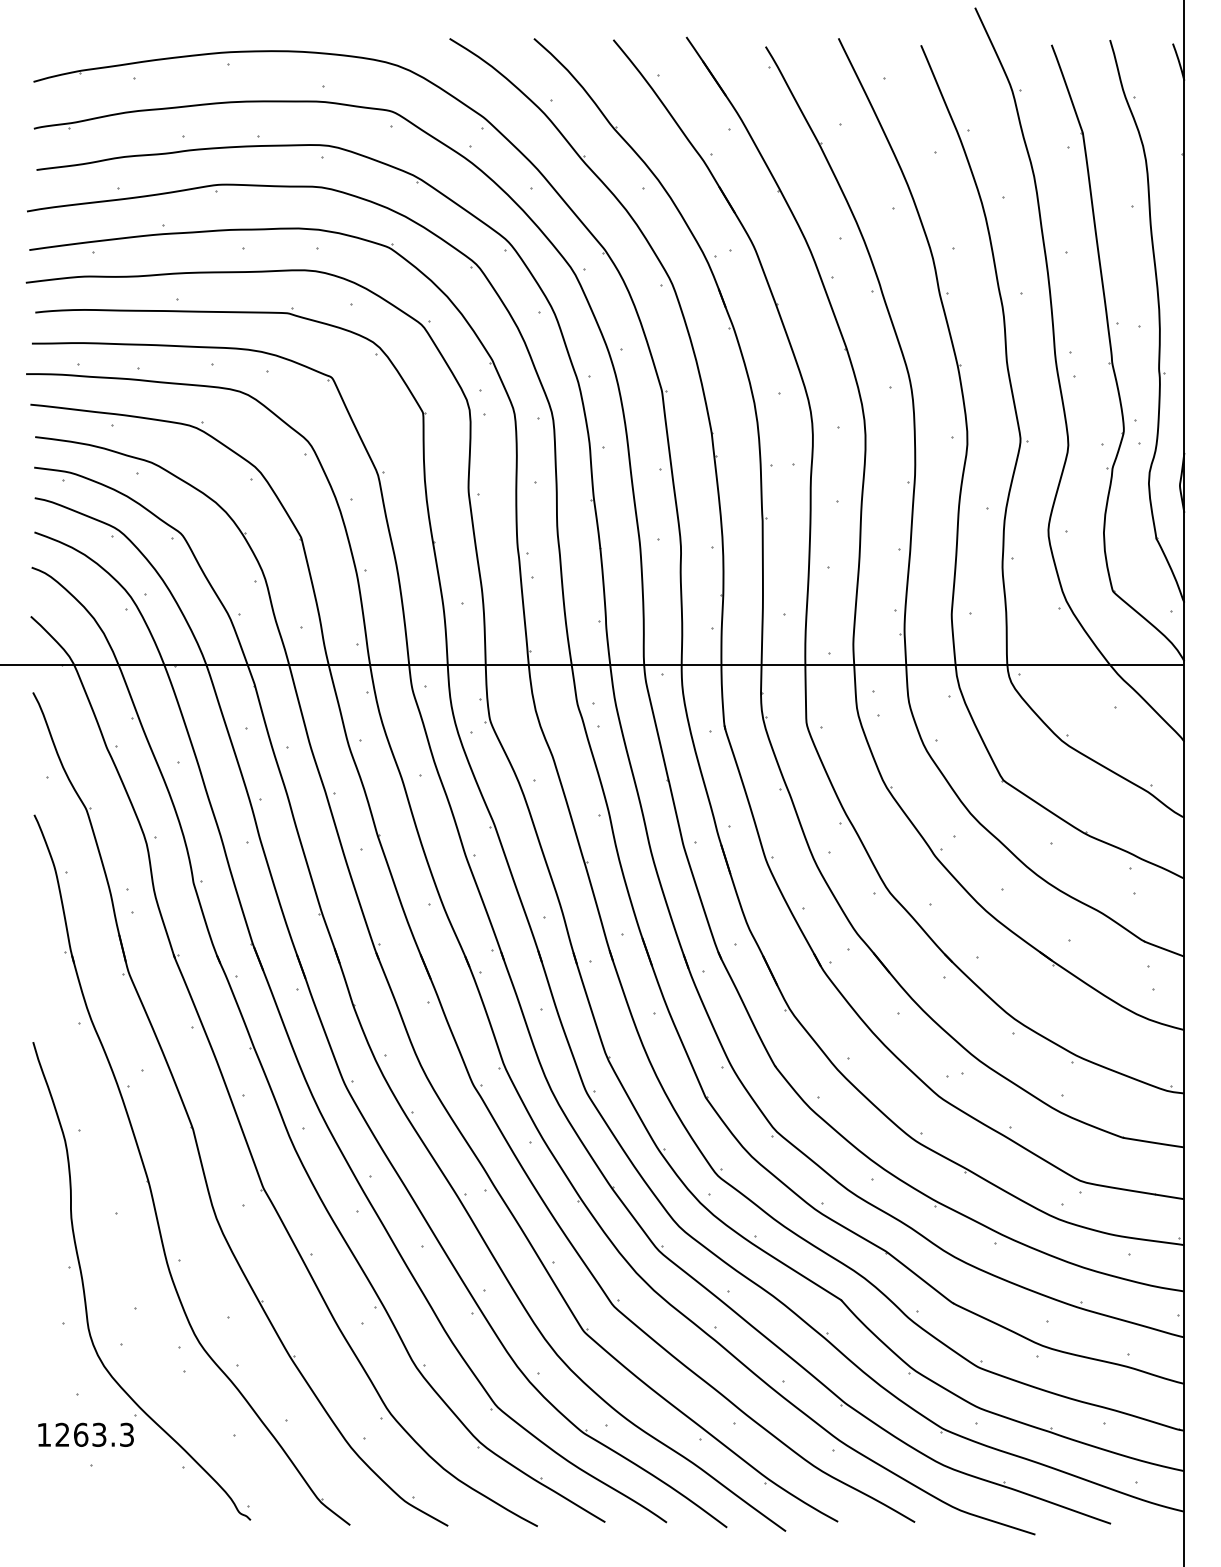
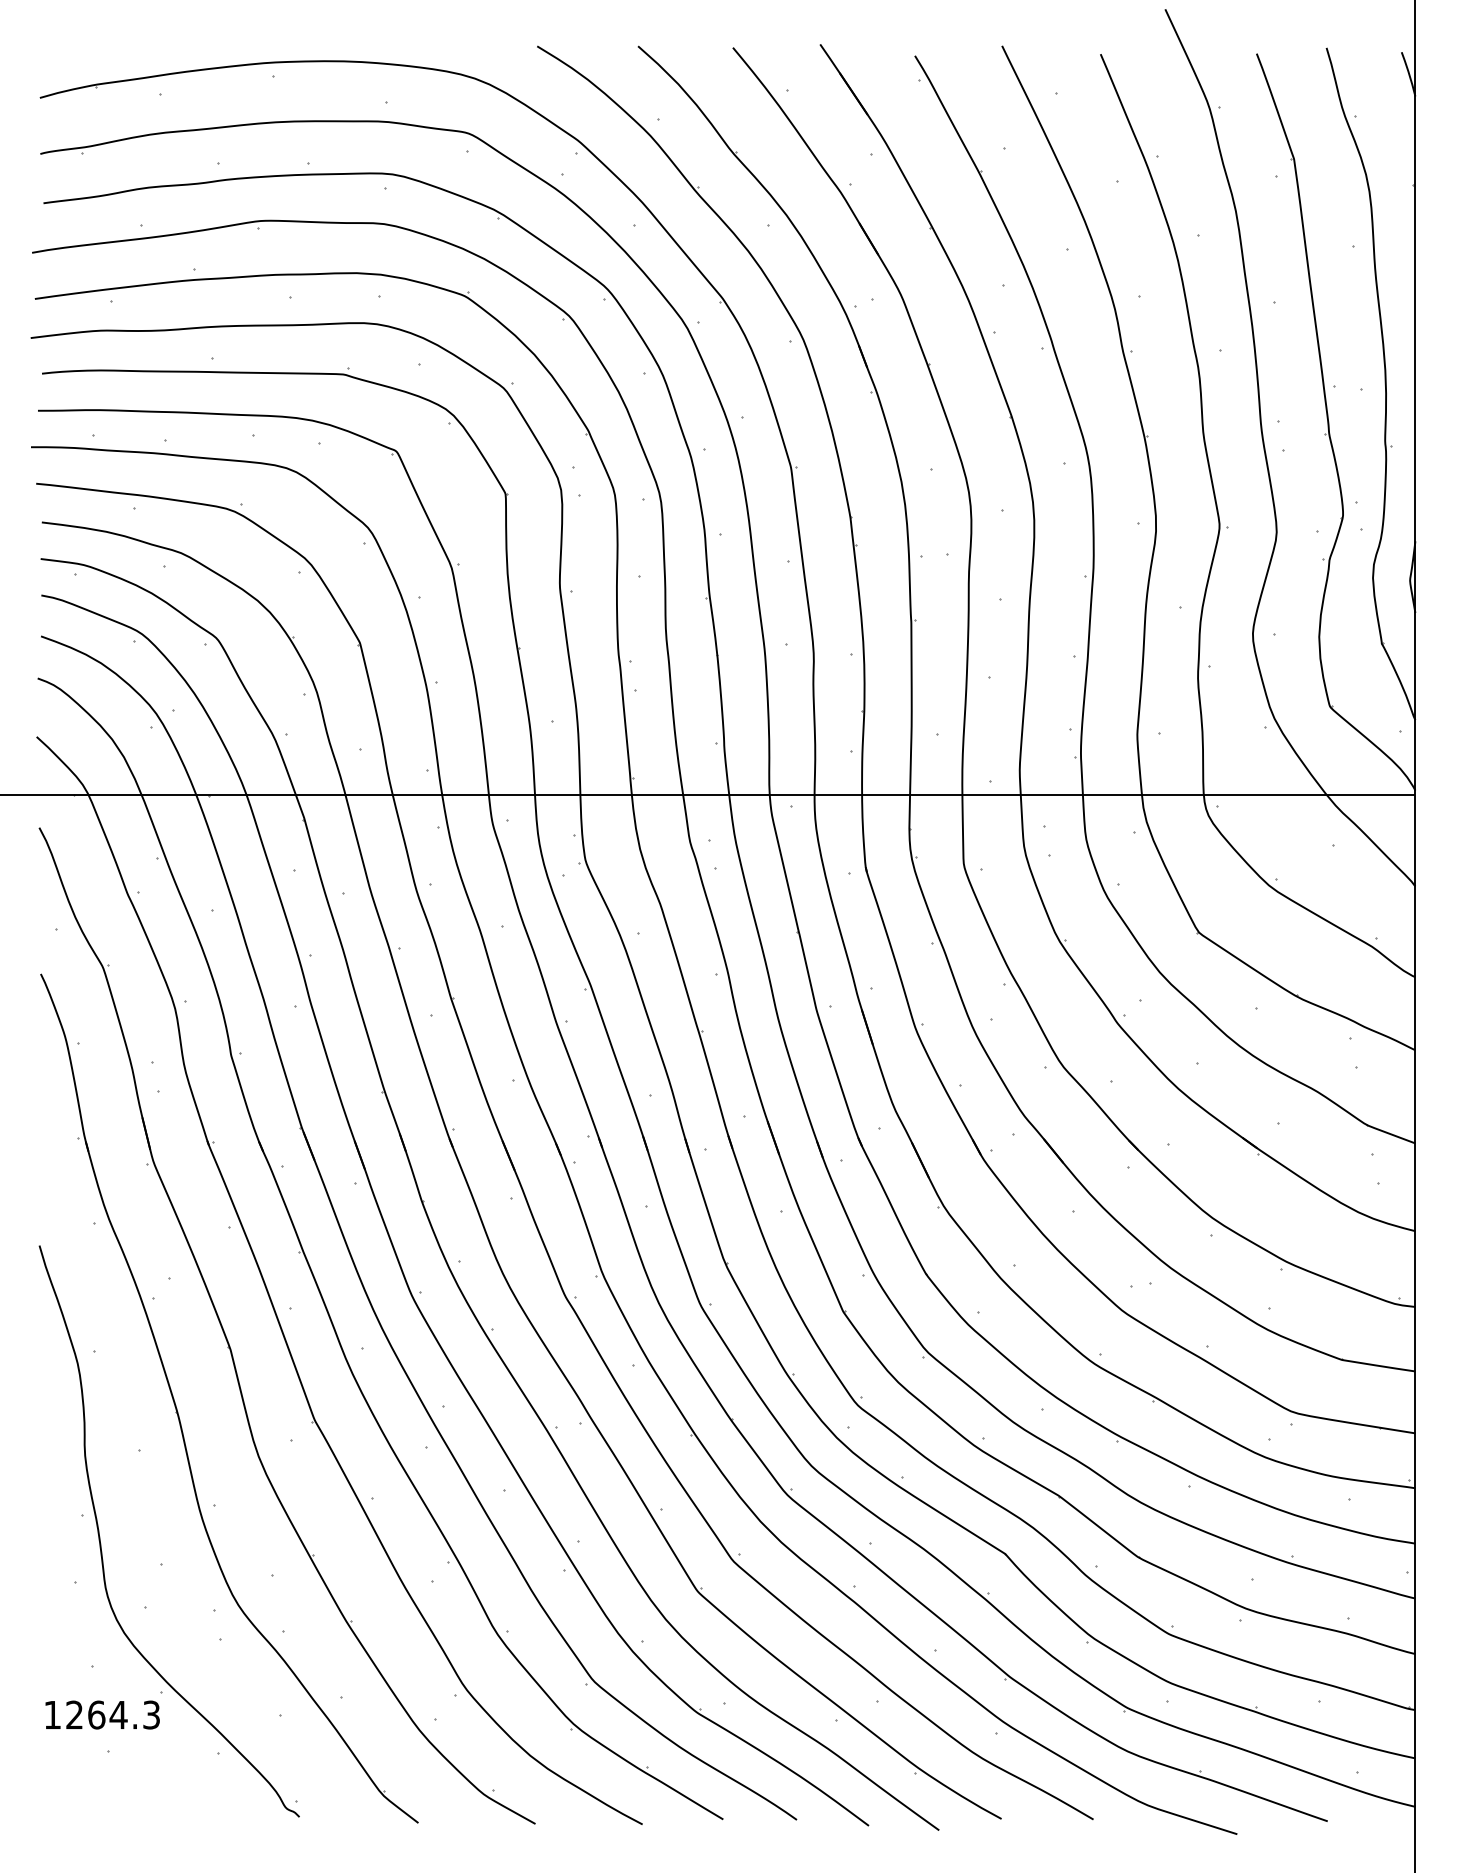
text: (98, 1434) -> (117, 1714), 1263.3 -> 1264.3

